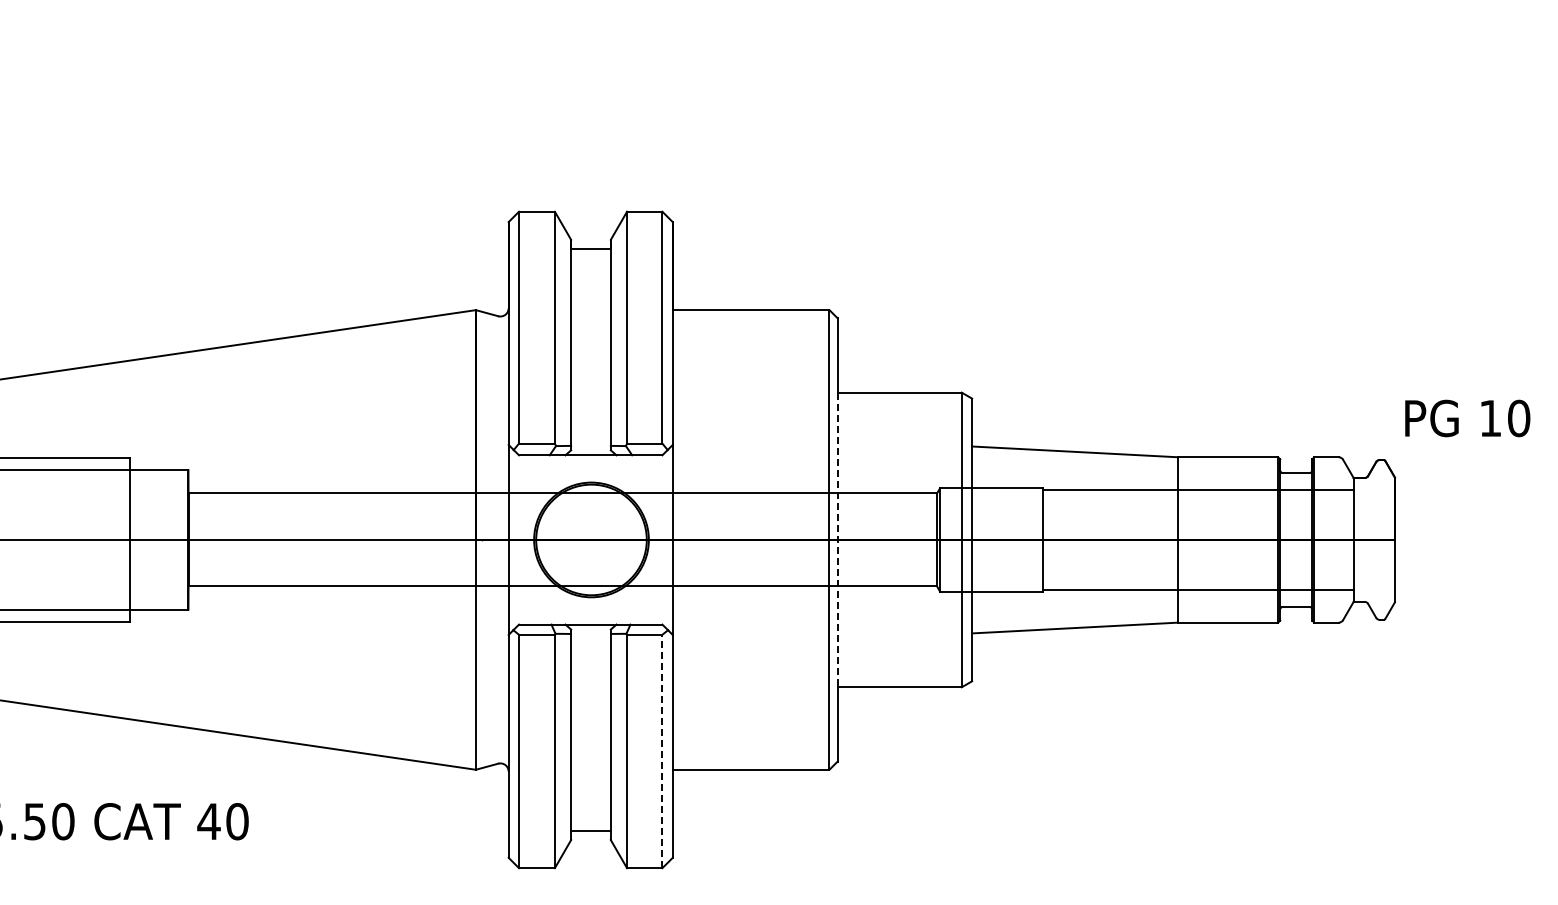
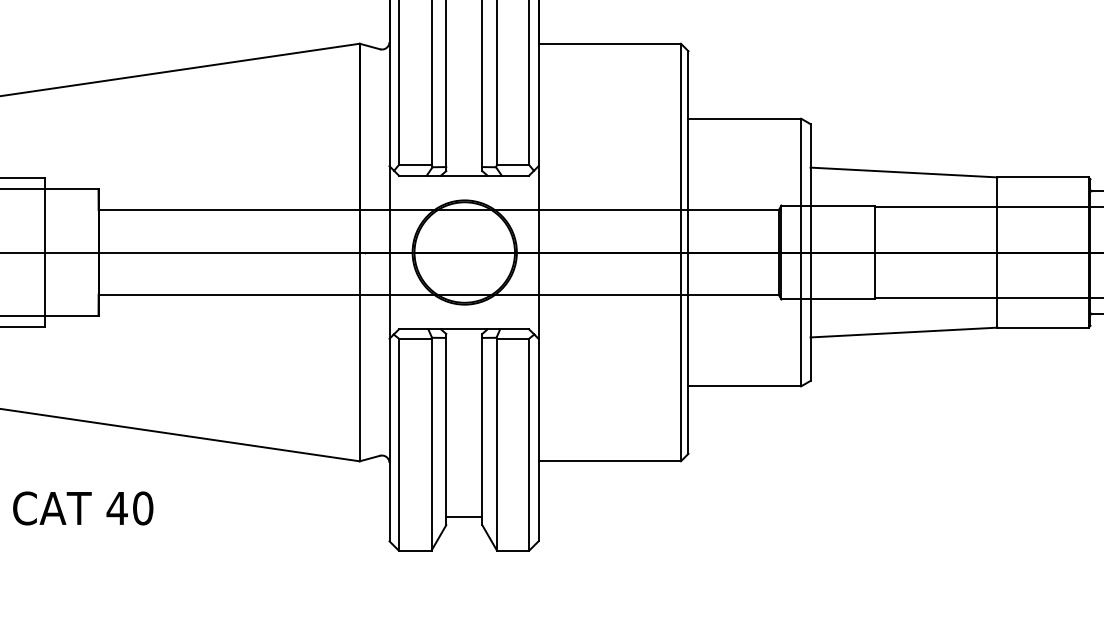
line: (837, 540) -> (688, 253), dashed -> solid
line: (662, 751) -> (529, 444), dashed -> solid

